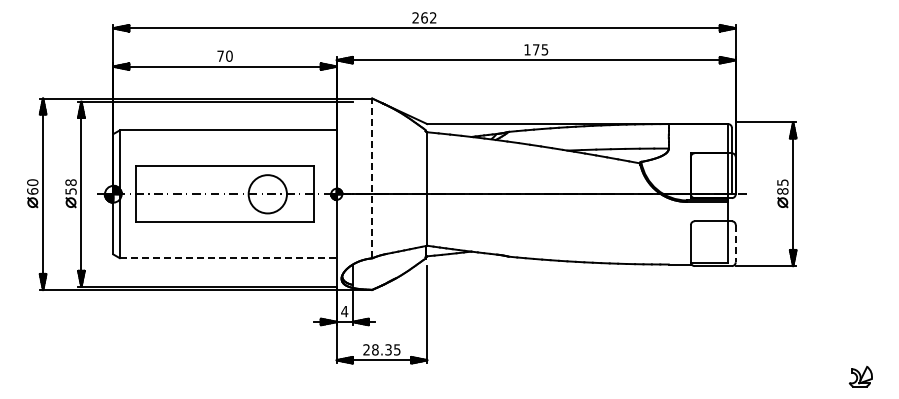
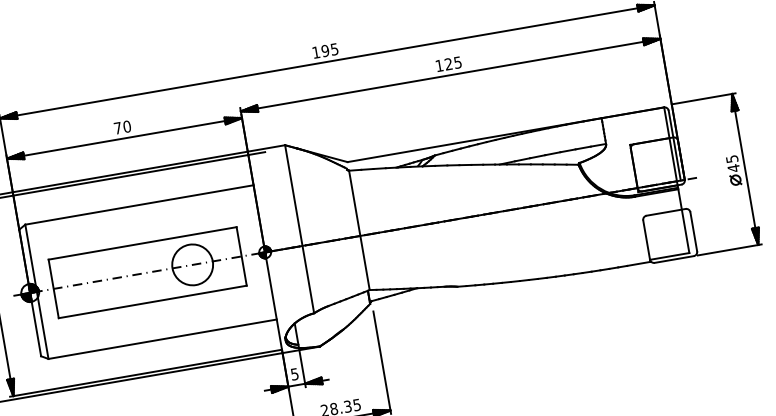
text: (424, 17) -> (325, 50), 262 -> 195
text: (536, 49) -> (448, 63), 175 -> 125
line: (372, 178) -> (299, 229), dashed -> solid
text: (782, 191) -> (733, 168), 85 -> 45
line: (735, 243) -> (693, 231), dashed -> solid
line: (228, 258) -> (162, 339), dashed -> solid
text: (344, 311) -> (294, 374), 4 -> 5

